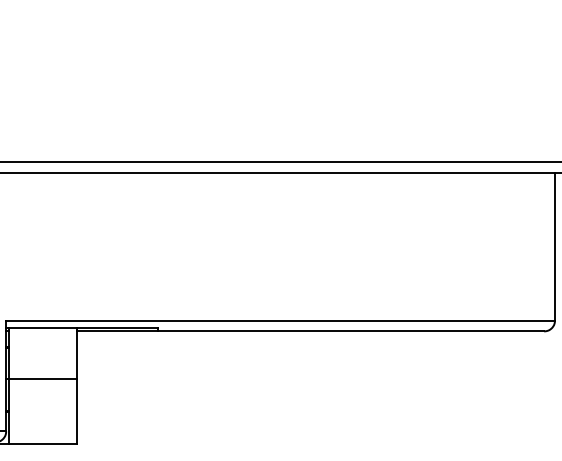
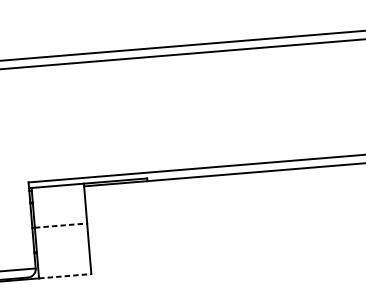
line: (43, 379) -> (61, 225), solid -> dashed
line: (43, 444) -> (65, 276), solid -> dashed

